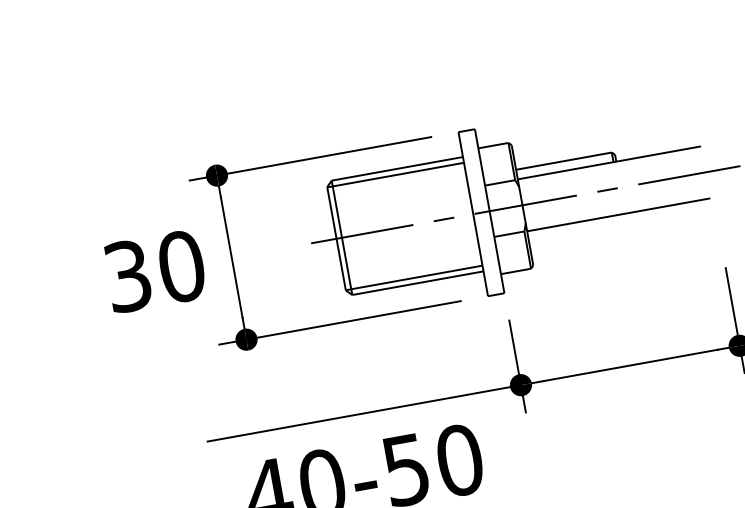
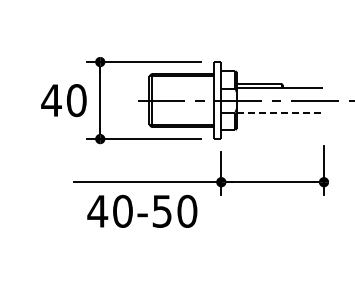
line: (618, 214) -> (279, 112), solid -> dashed
text: (127, 276) -> (51, 100), 30 -> 40

